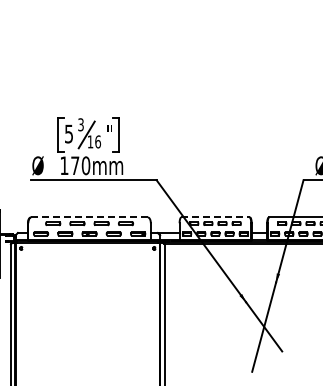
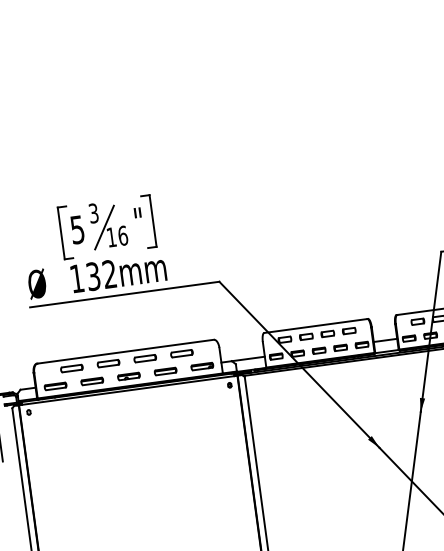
text: (80, 165) -> (101, 275), 170mm -> 132mm
line: (90, 217) -> (127, 351), dashed -> solid
line: (215, 217) -> (315, 326), dashed -> solid

